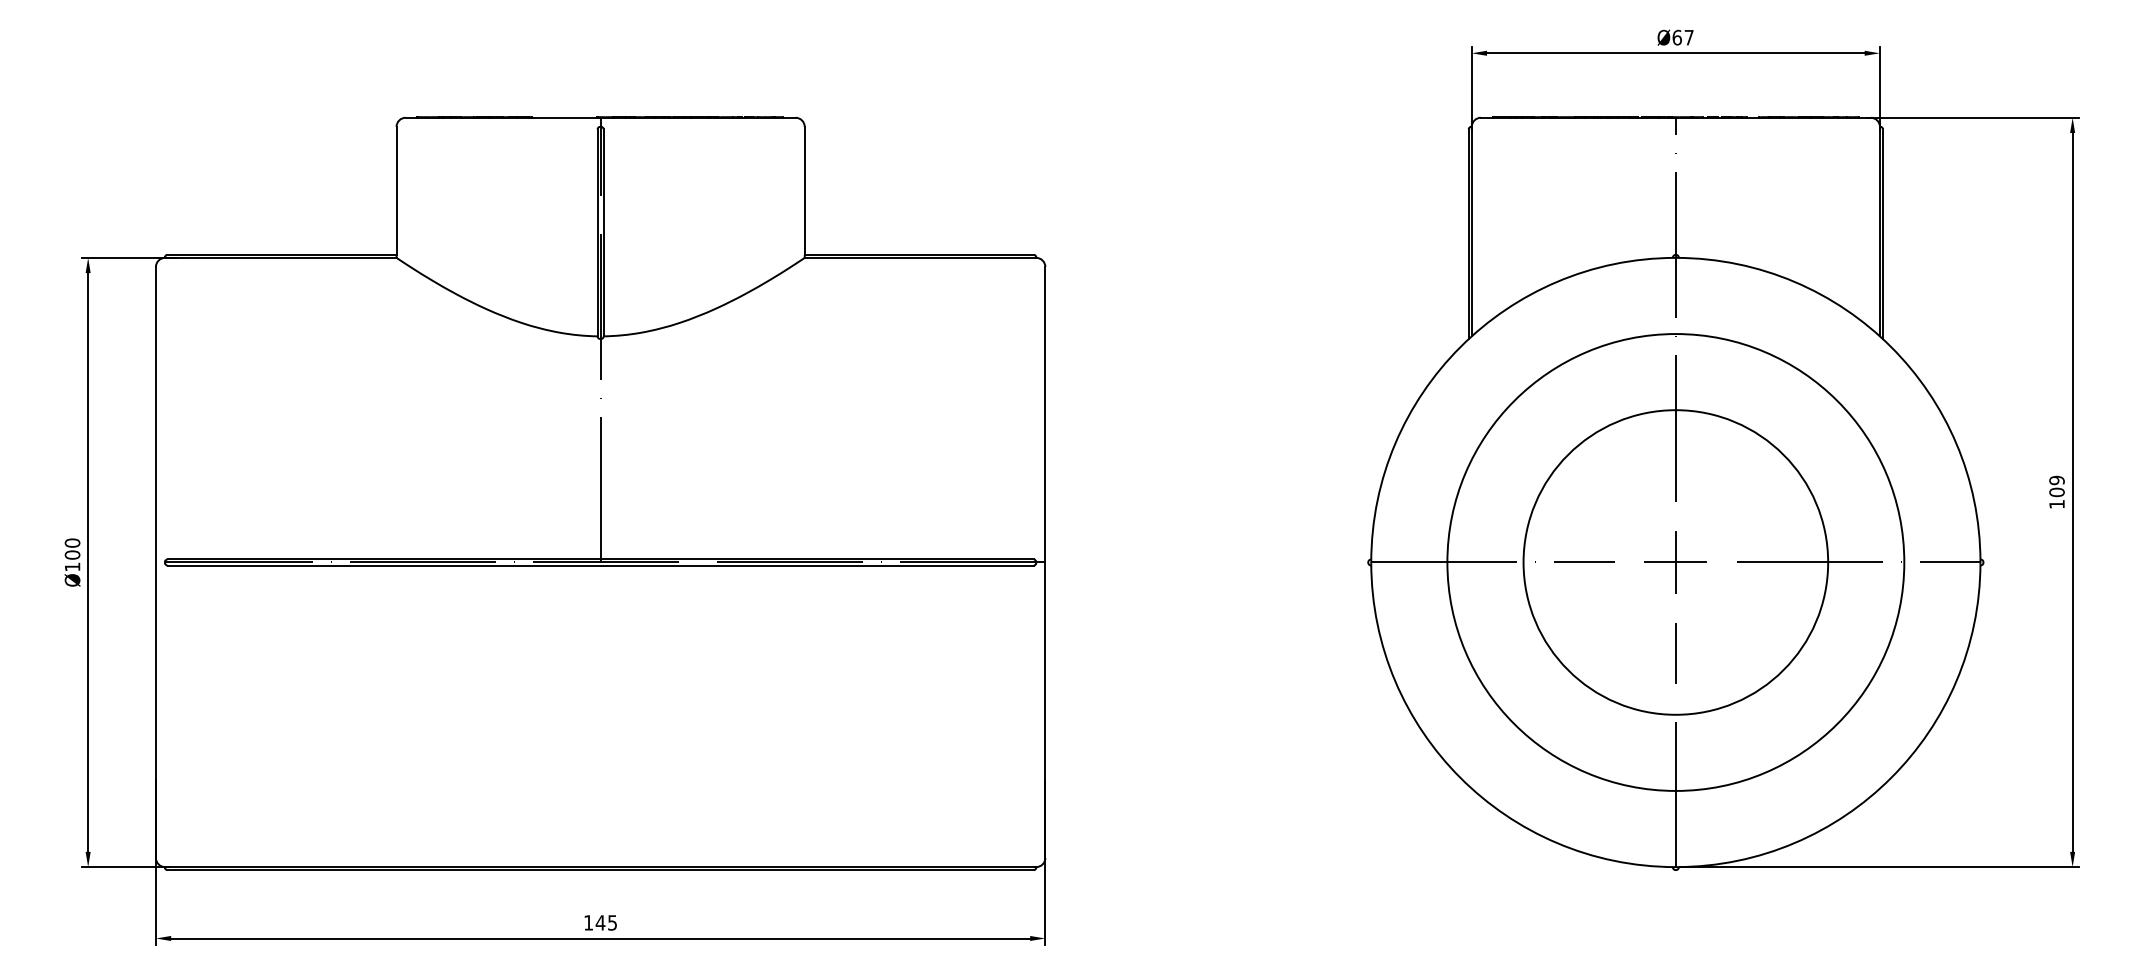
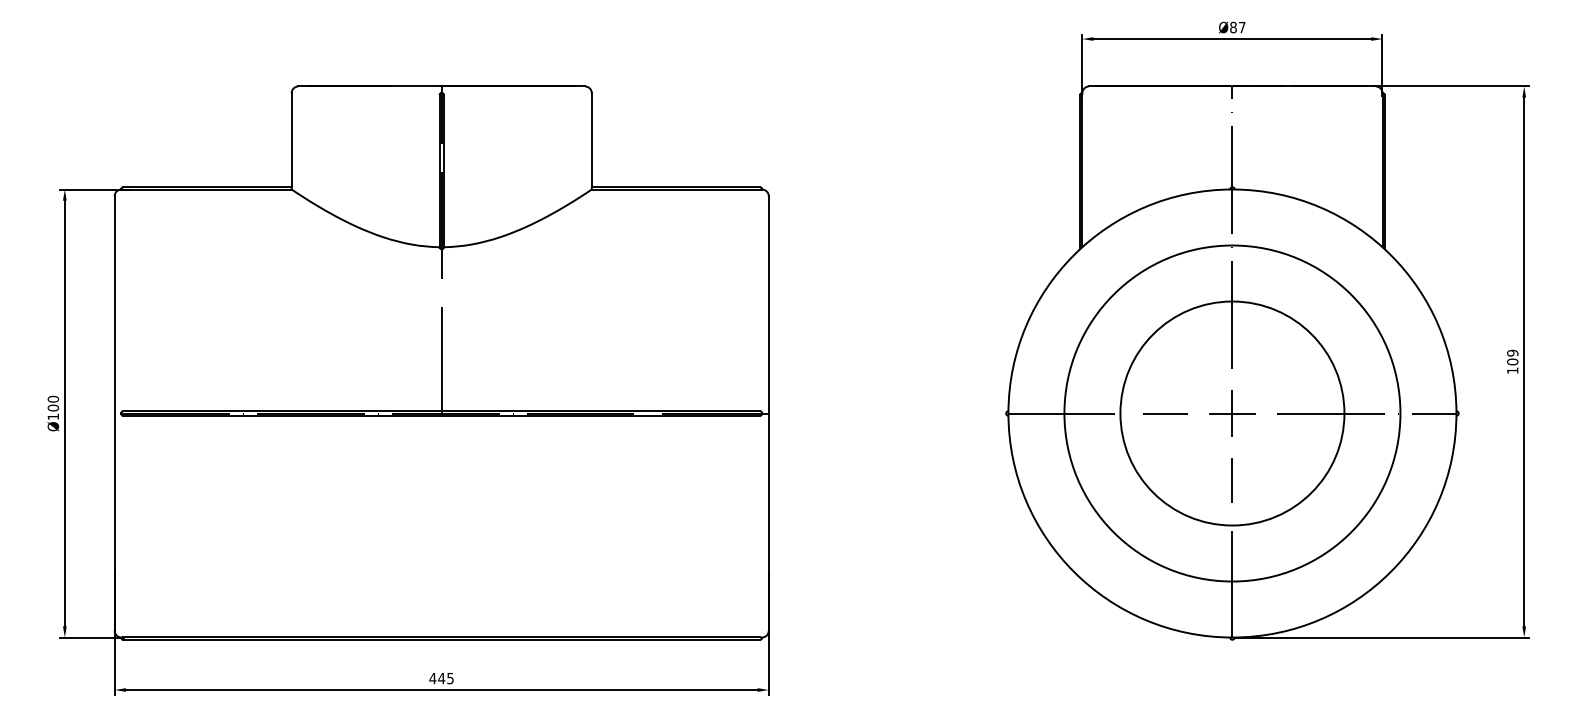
text: (1676, 37) -> (1232, 27), Ø67 -> Ø87
text: (588, 922) -> (432, 678), 145 -> 445

